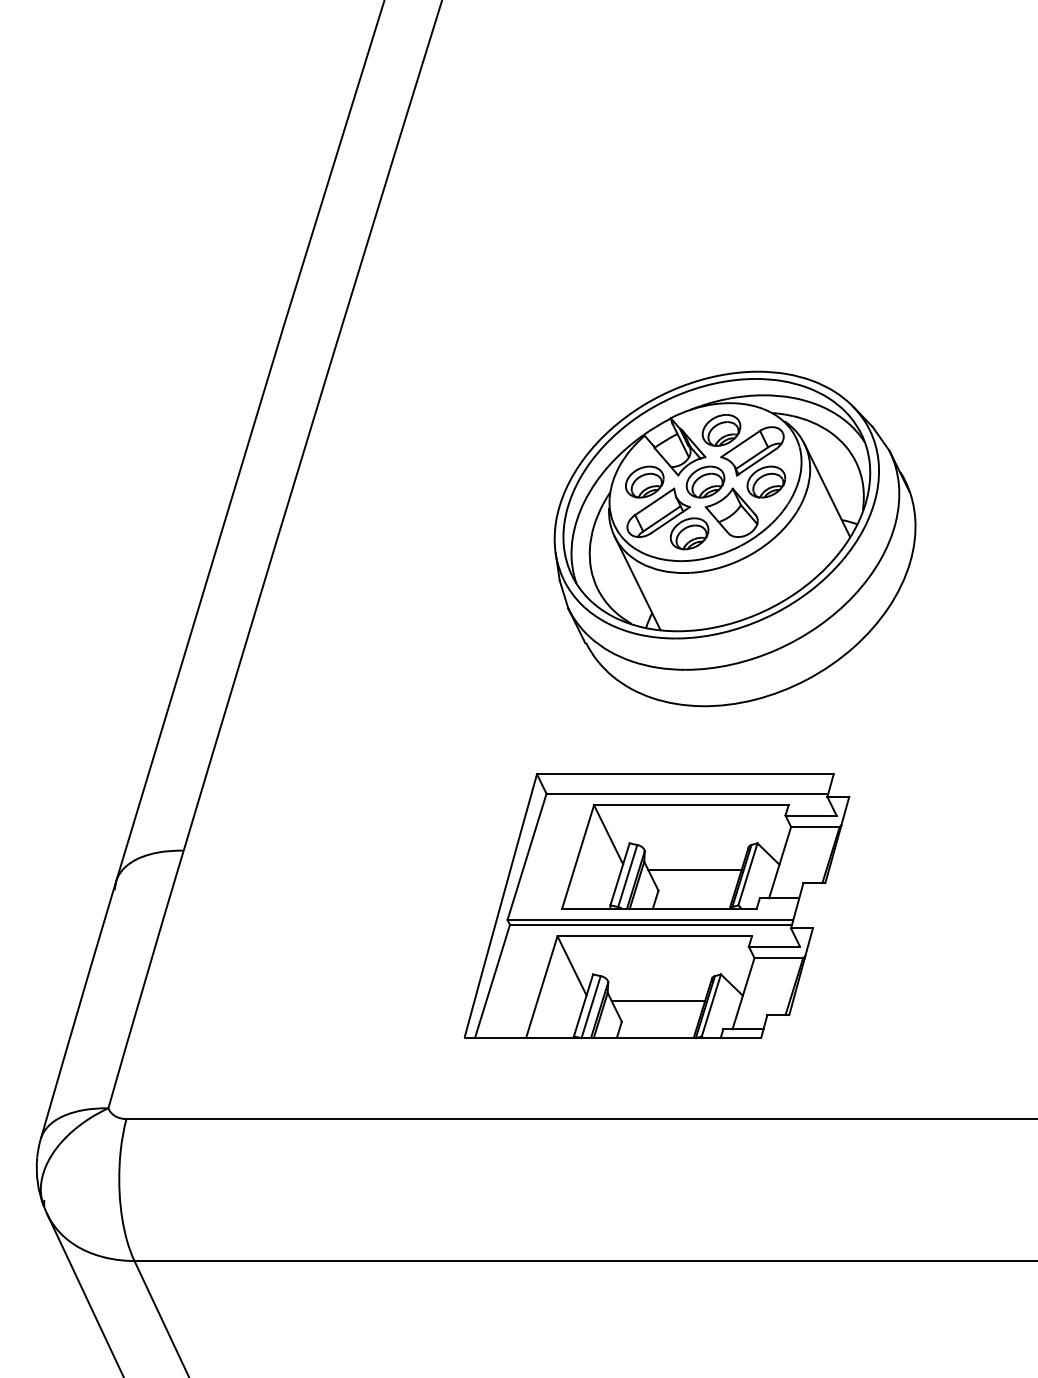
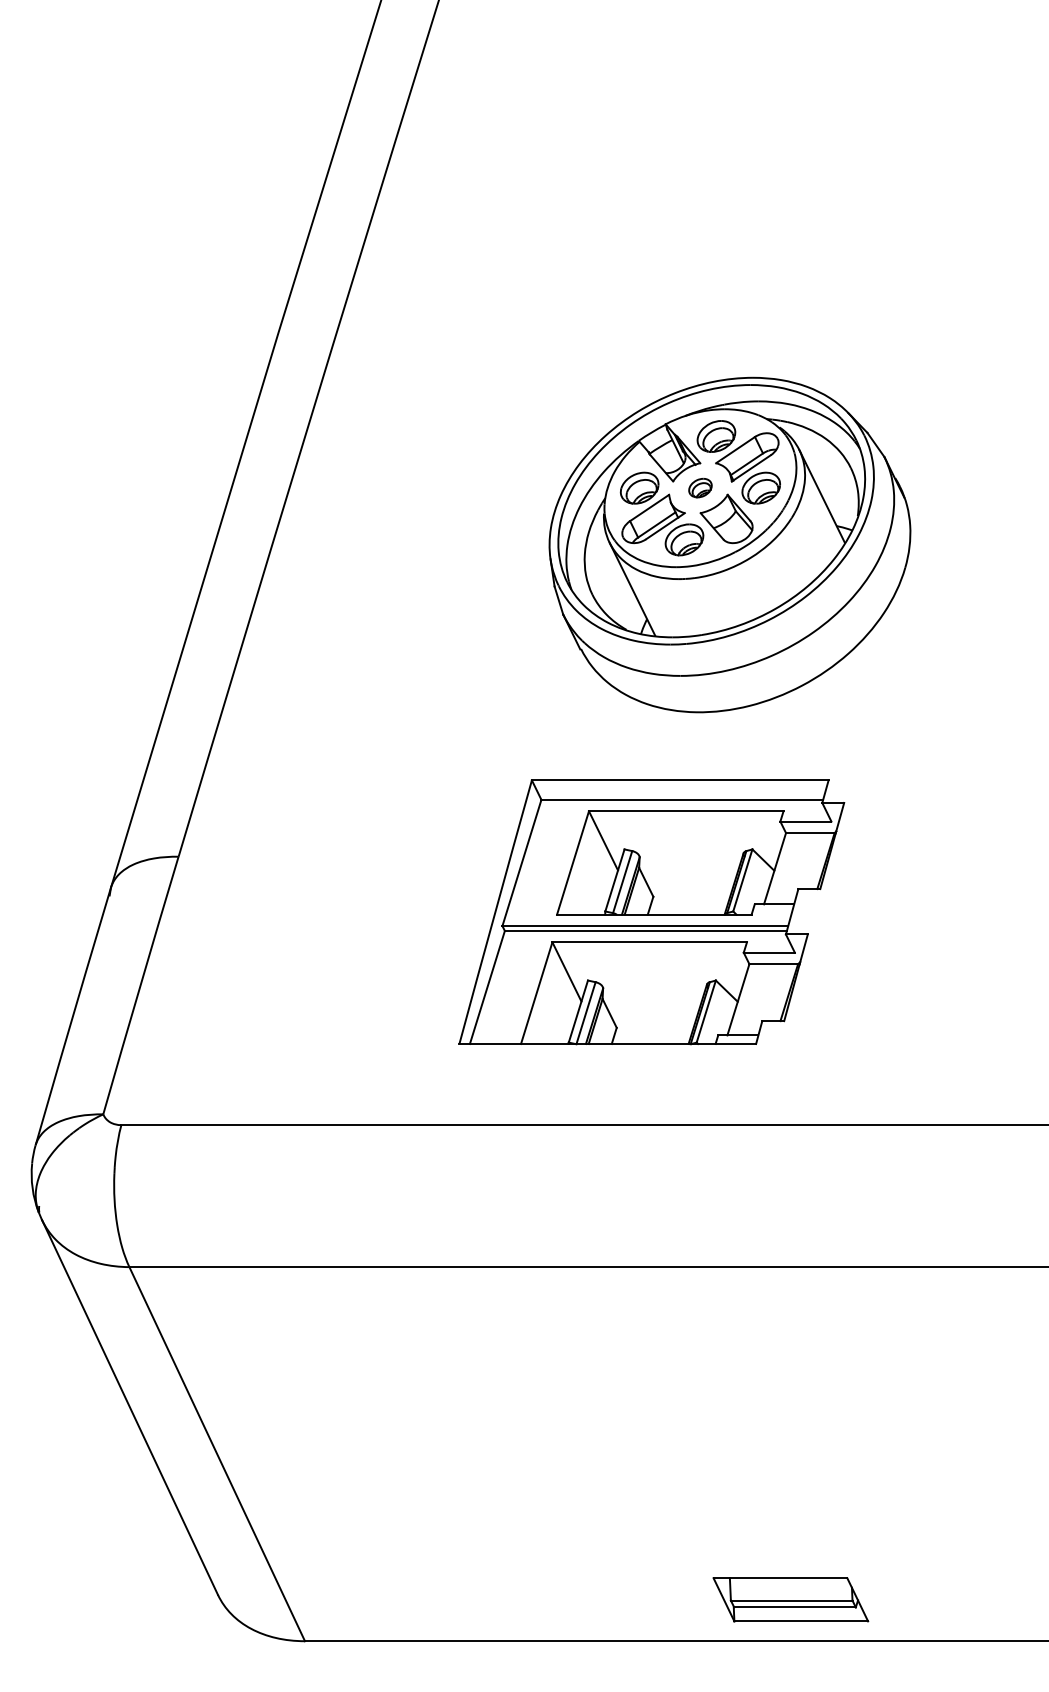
part: (705, 481) -> (700, 487), size x0.6
line: (694, 870) -> (689, 876), removed
line: (657, 1001) -> (652, 1007), removed

